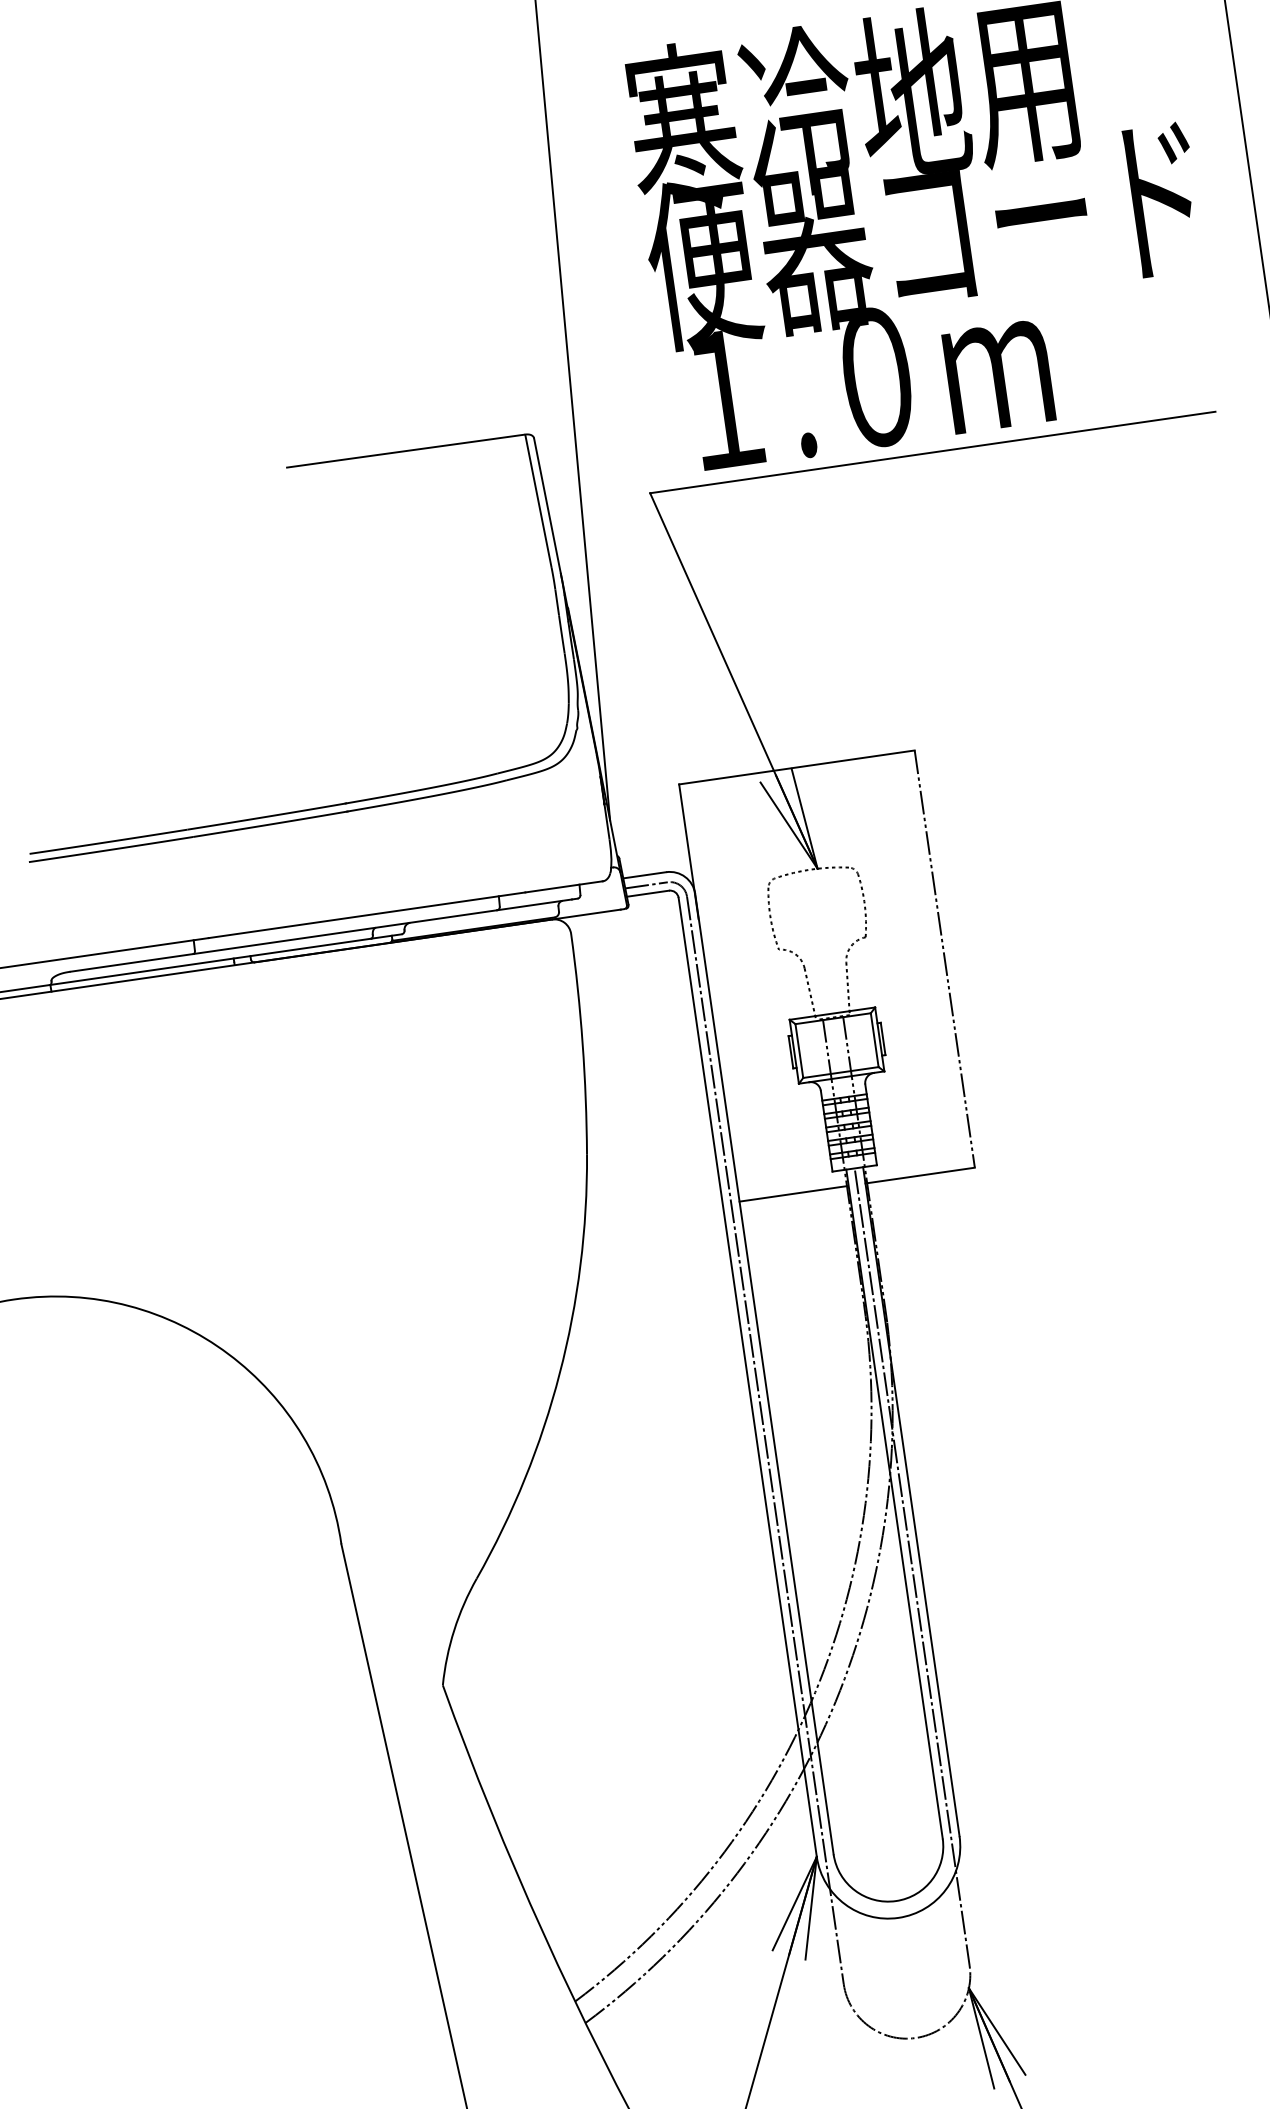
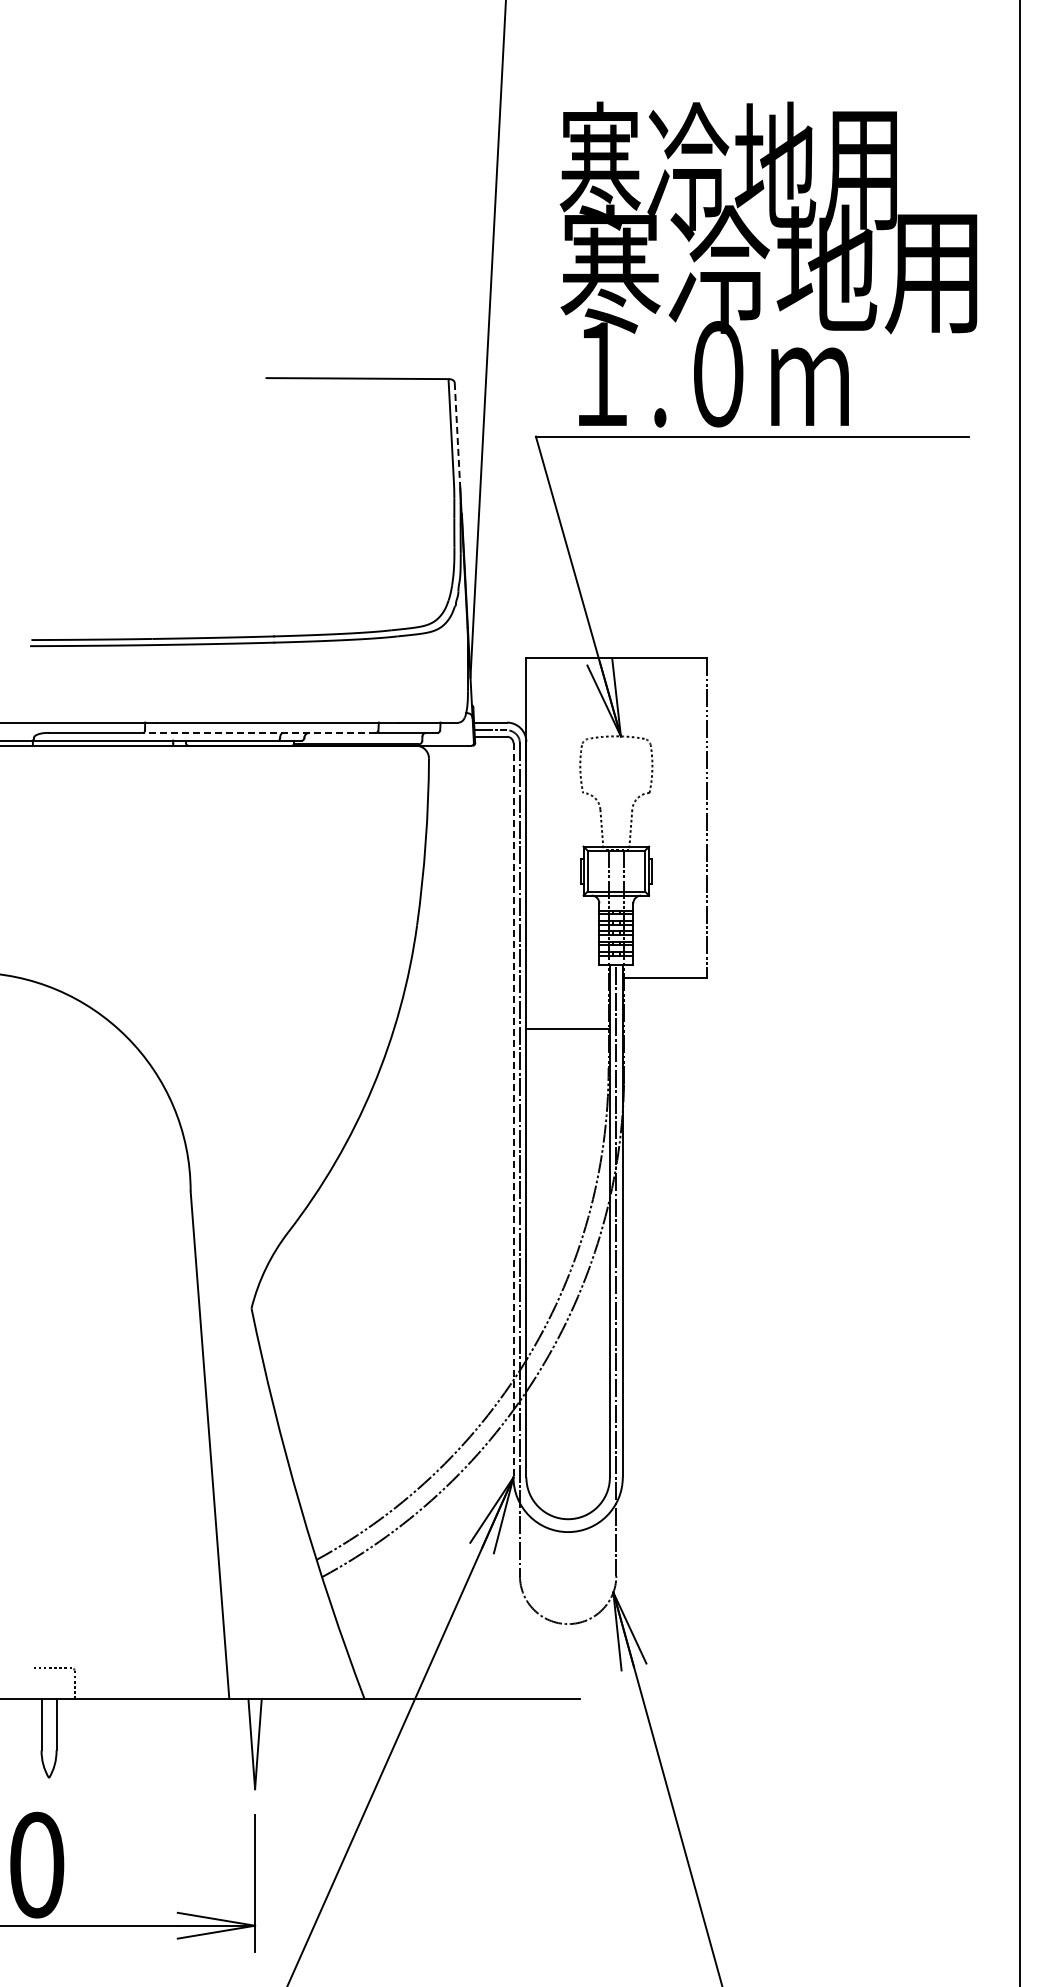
text: (922, 231) -> (768, 269), 便器コード -> 寒冷地用
line: (547, 506) -> (457, 435), solid -> dashed
line: (344, 931) -> (259, 732), solid -> dashed
line: (793, 1193) -> (567, 1028), moved
line: (747, 1377) -> (513, 1110), solid -> dashed

